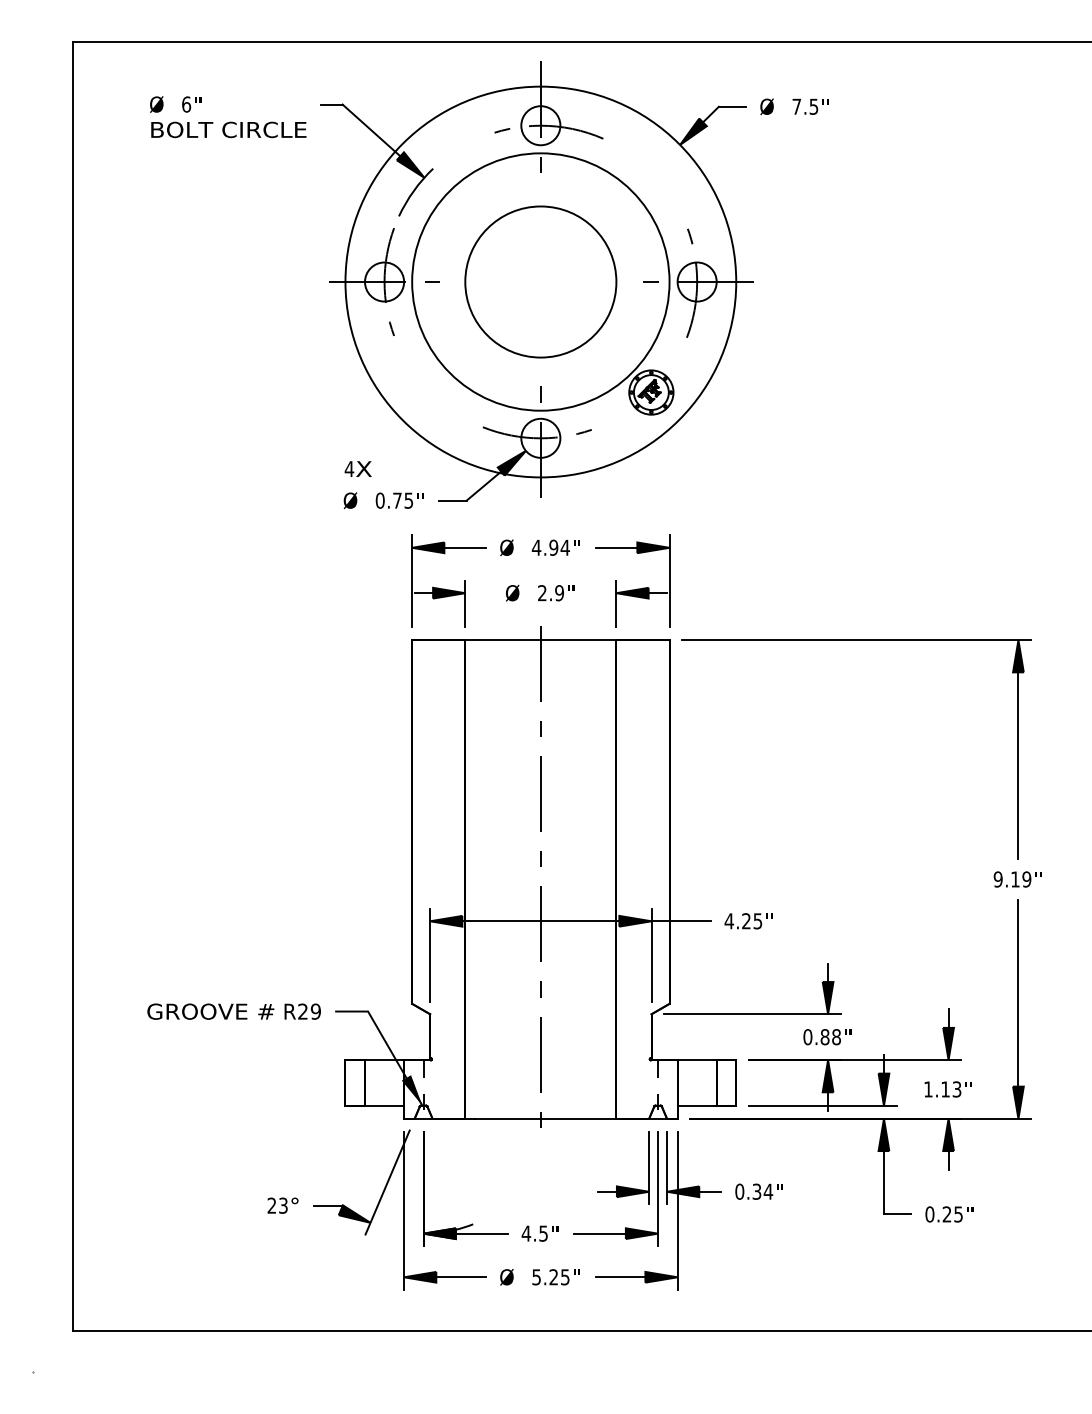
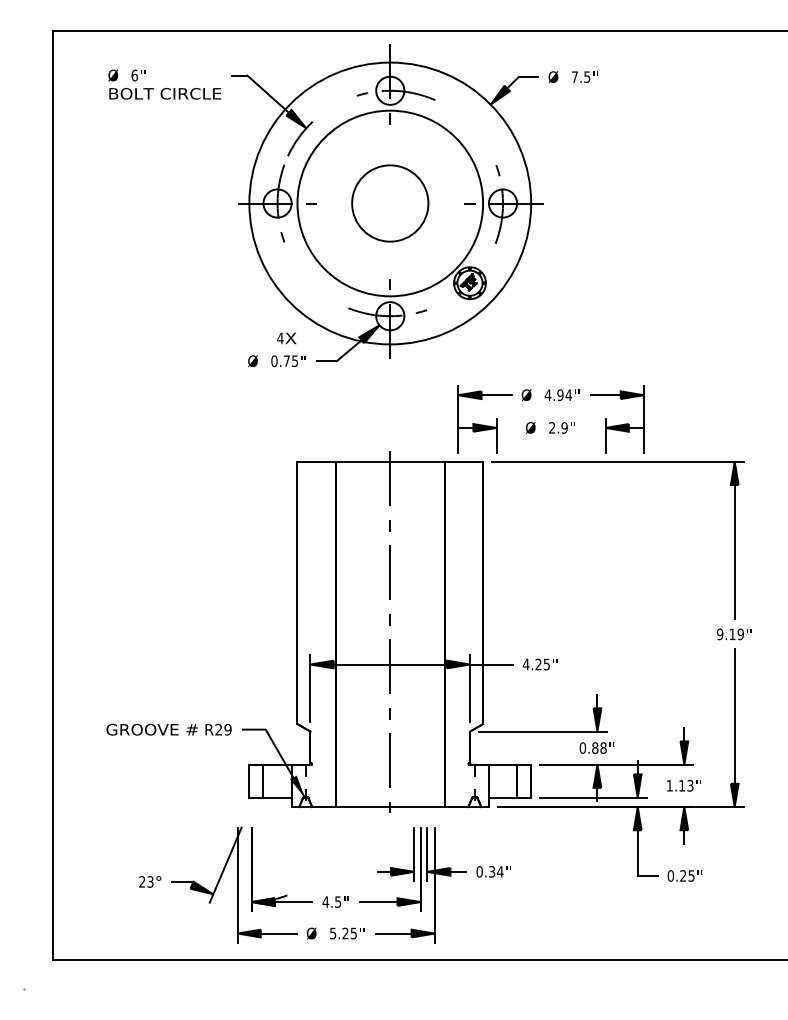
circle: (540, 281) -> (390, 203), size x0.7
text: (357, 468) -> (286, 337), moved
part: (540, 580) -> (550, 418), moved
part: (527, 1225) -> (326, 896), moved

